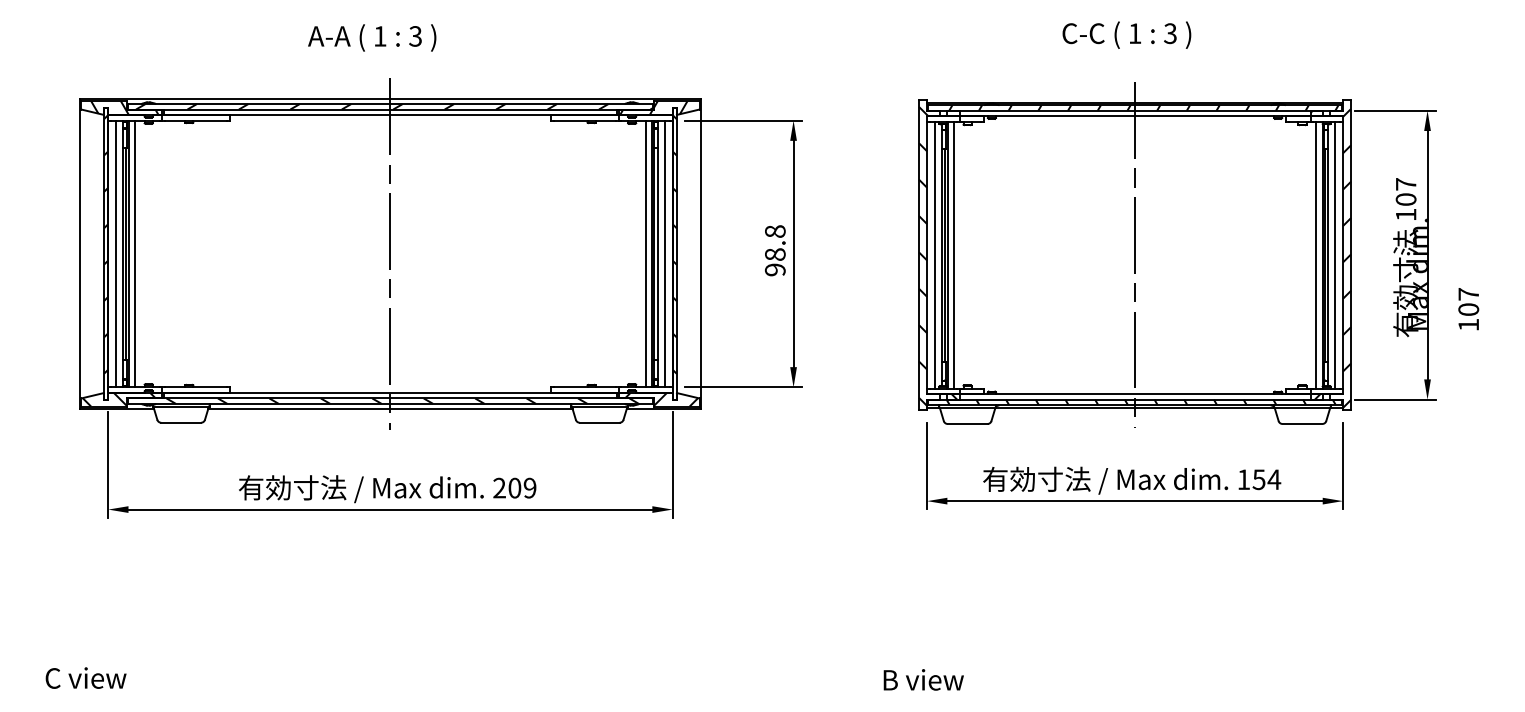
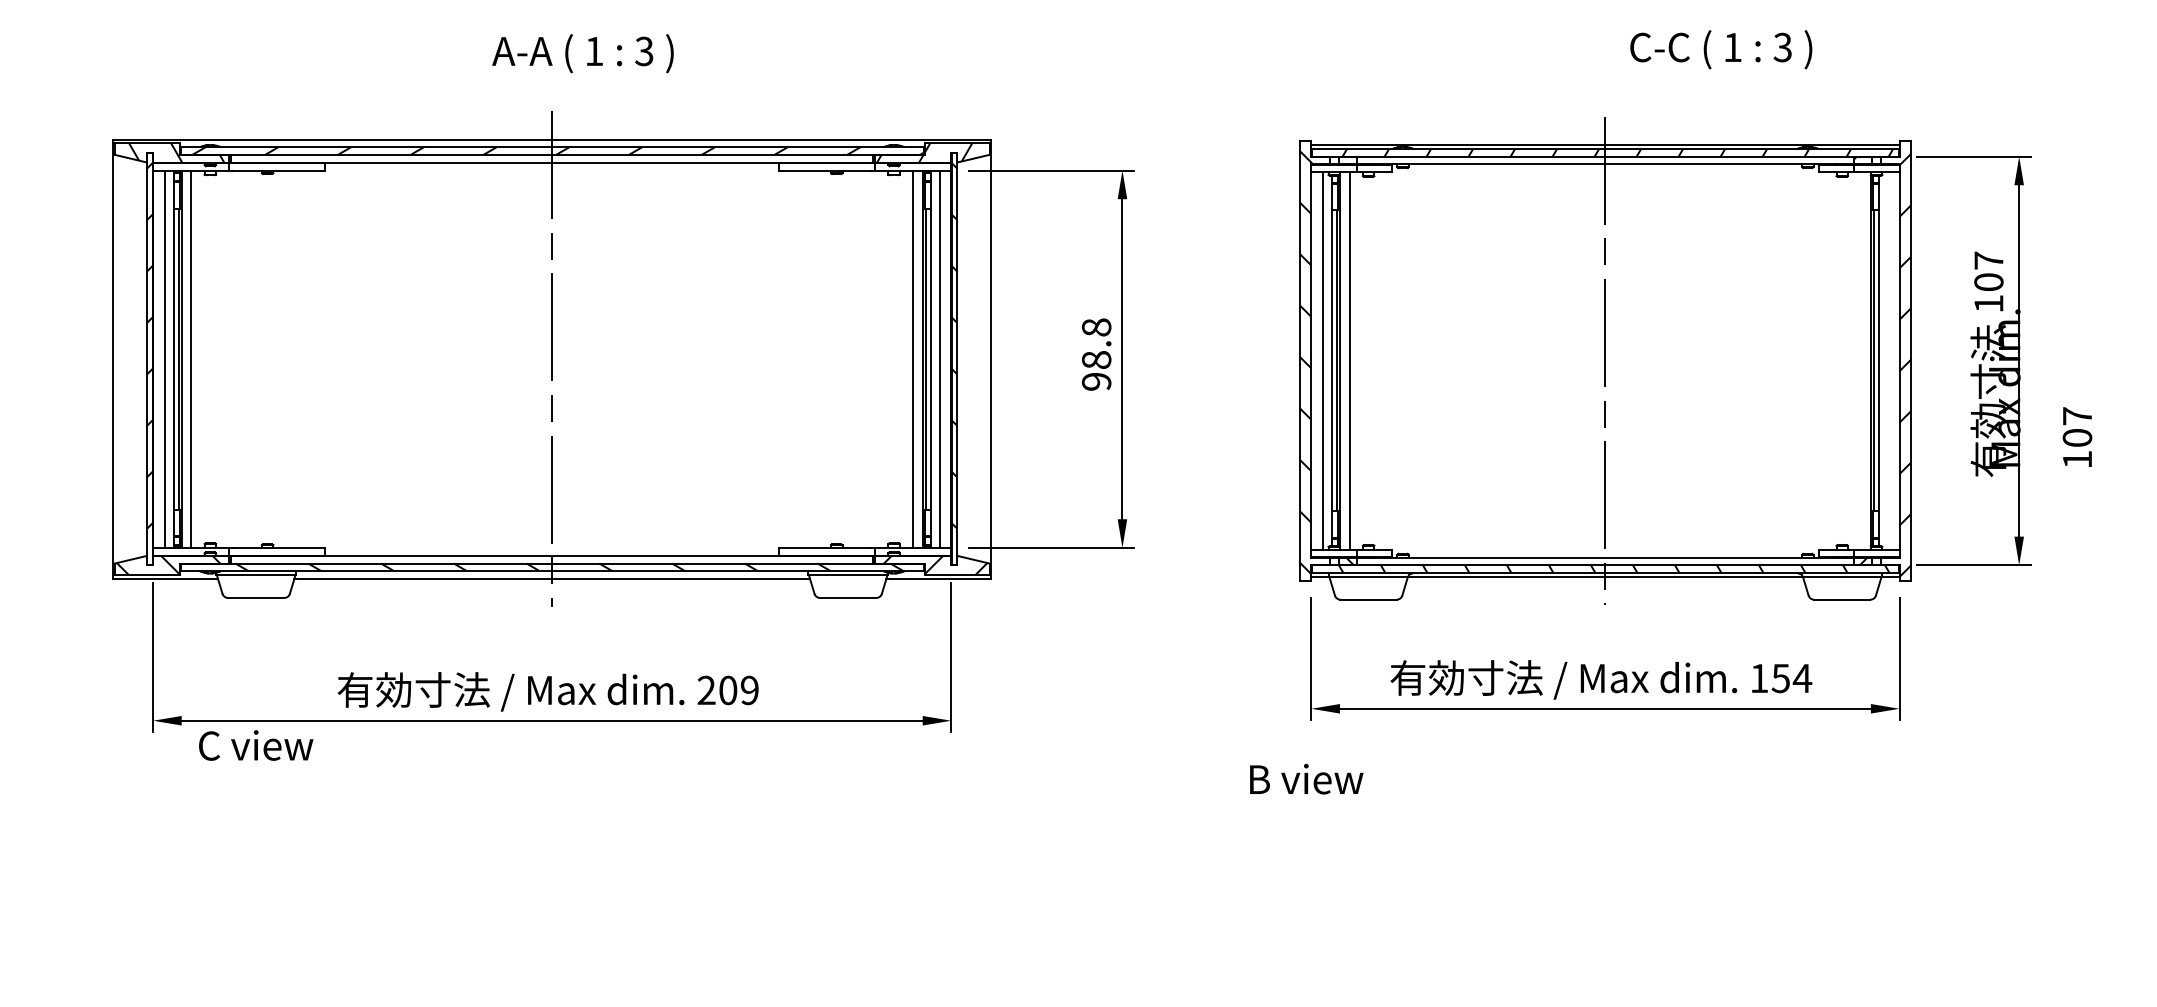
text: (1126, 34) -> (1720, 48), moved
text: (372, 37) -> (583, 52), moved
line: (1315, 254) -> (1860, 359), removed
line: (1334, 254) -> (1887, 359), removed
text: (85, 677) -> (255, 744), moved
text: (923, 679) -> (1306, 778), moved

